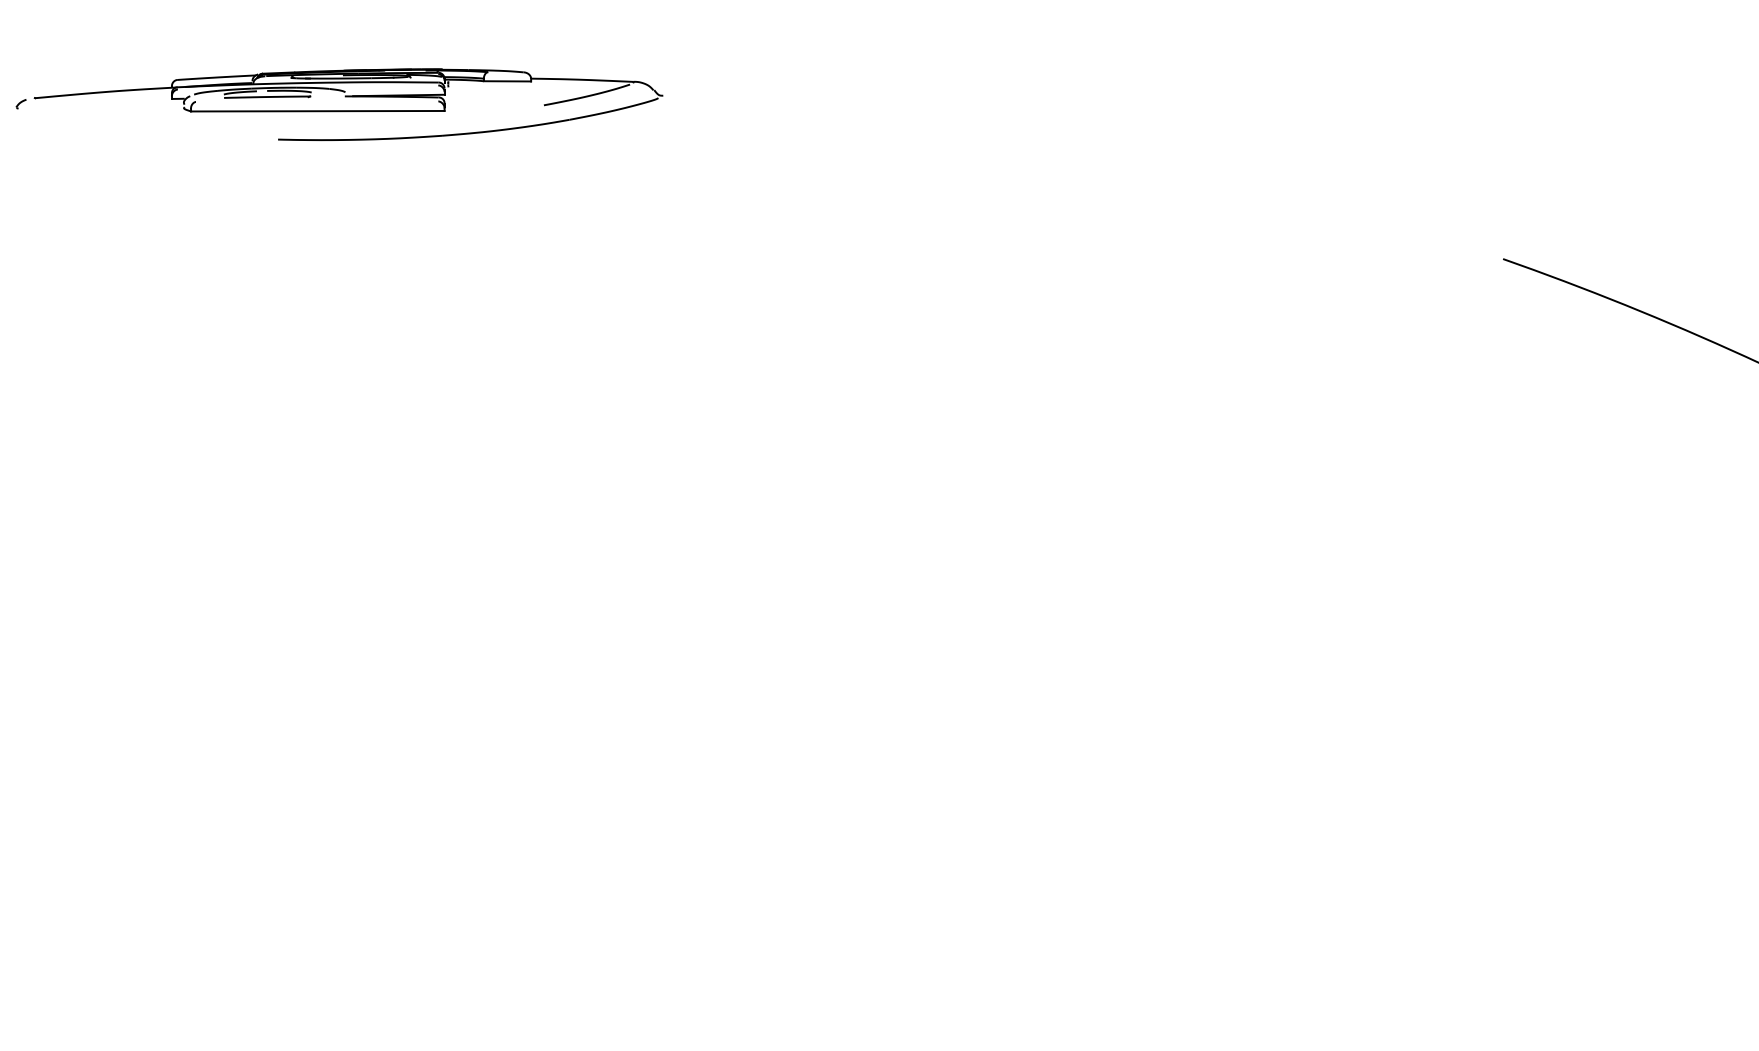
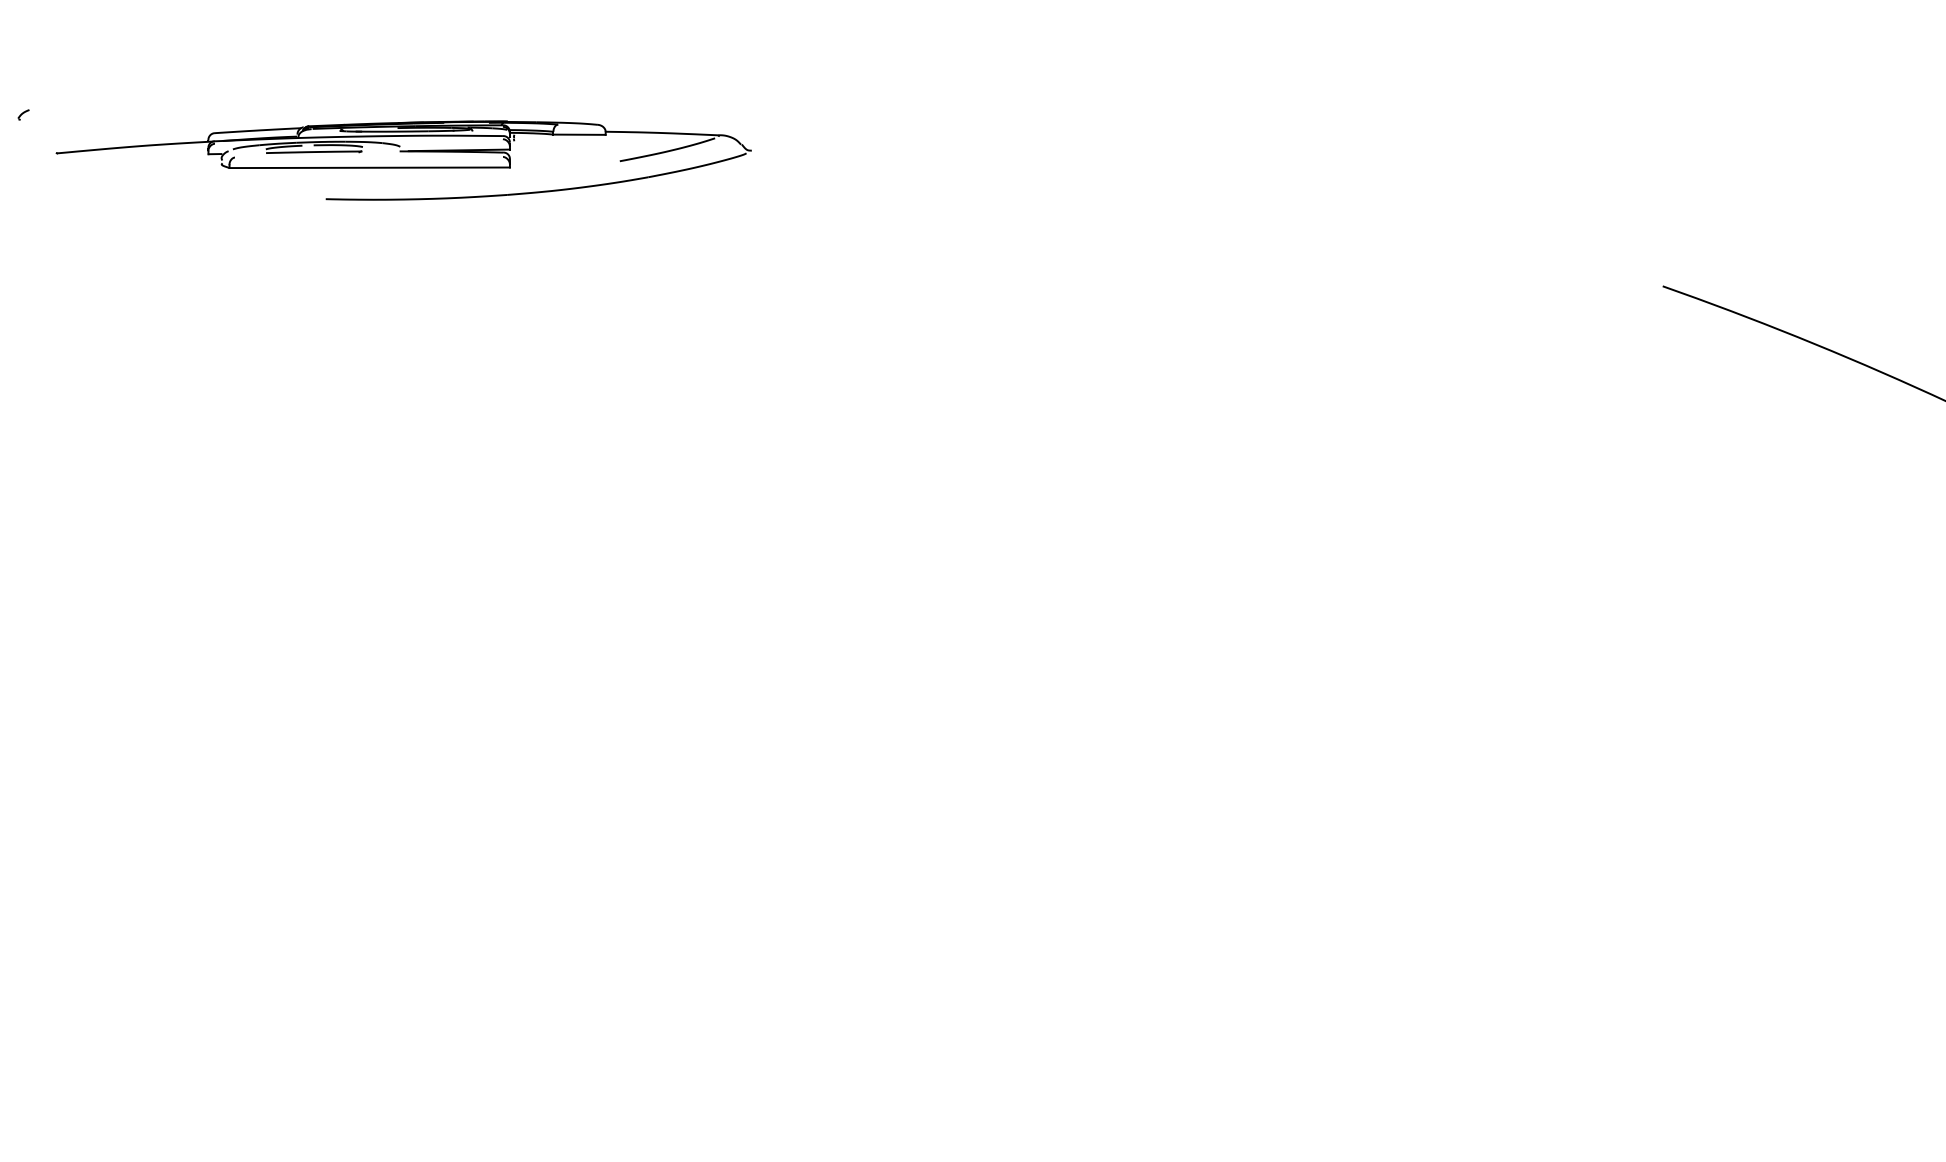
part: (348, 104) -> (403, 160), moved

